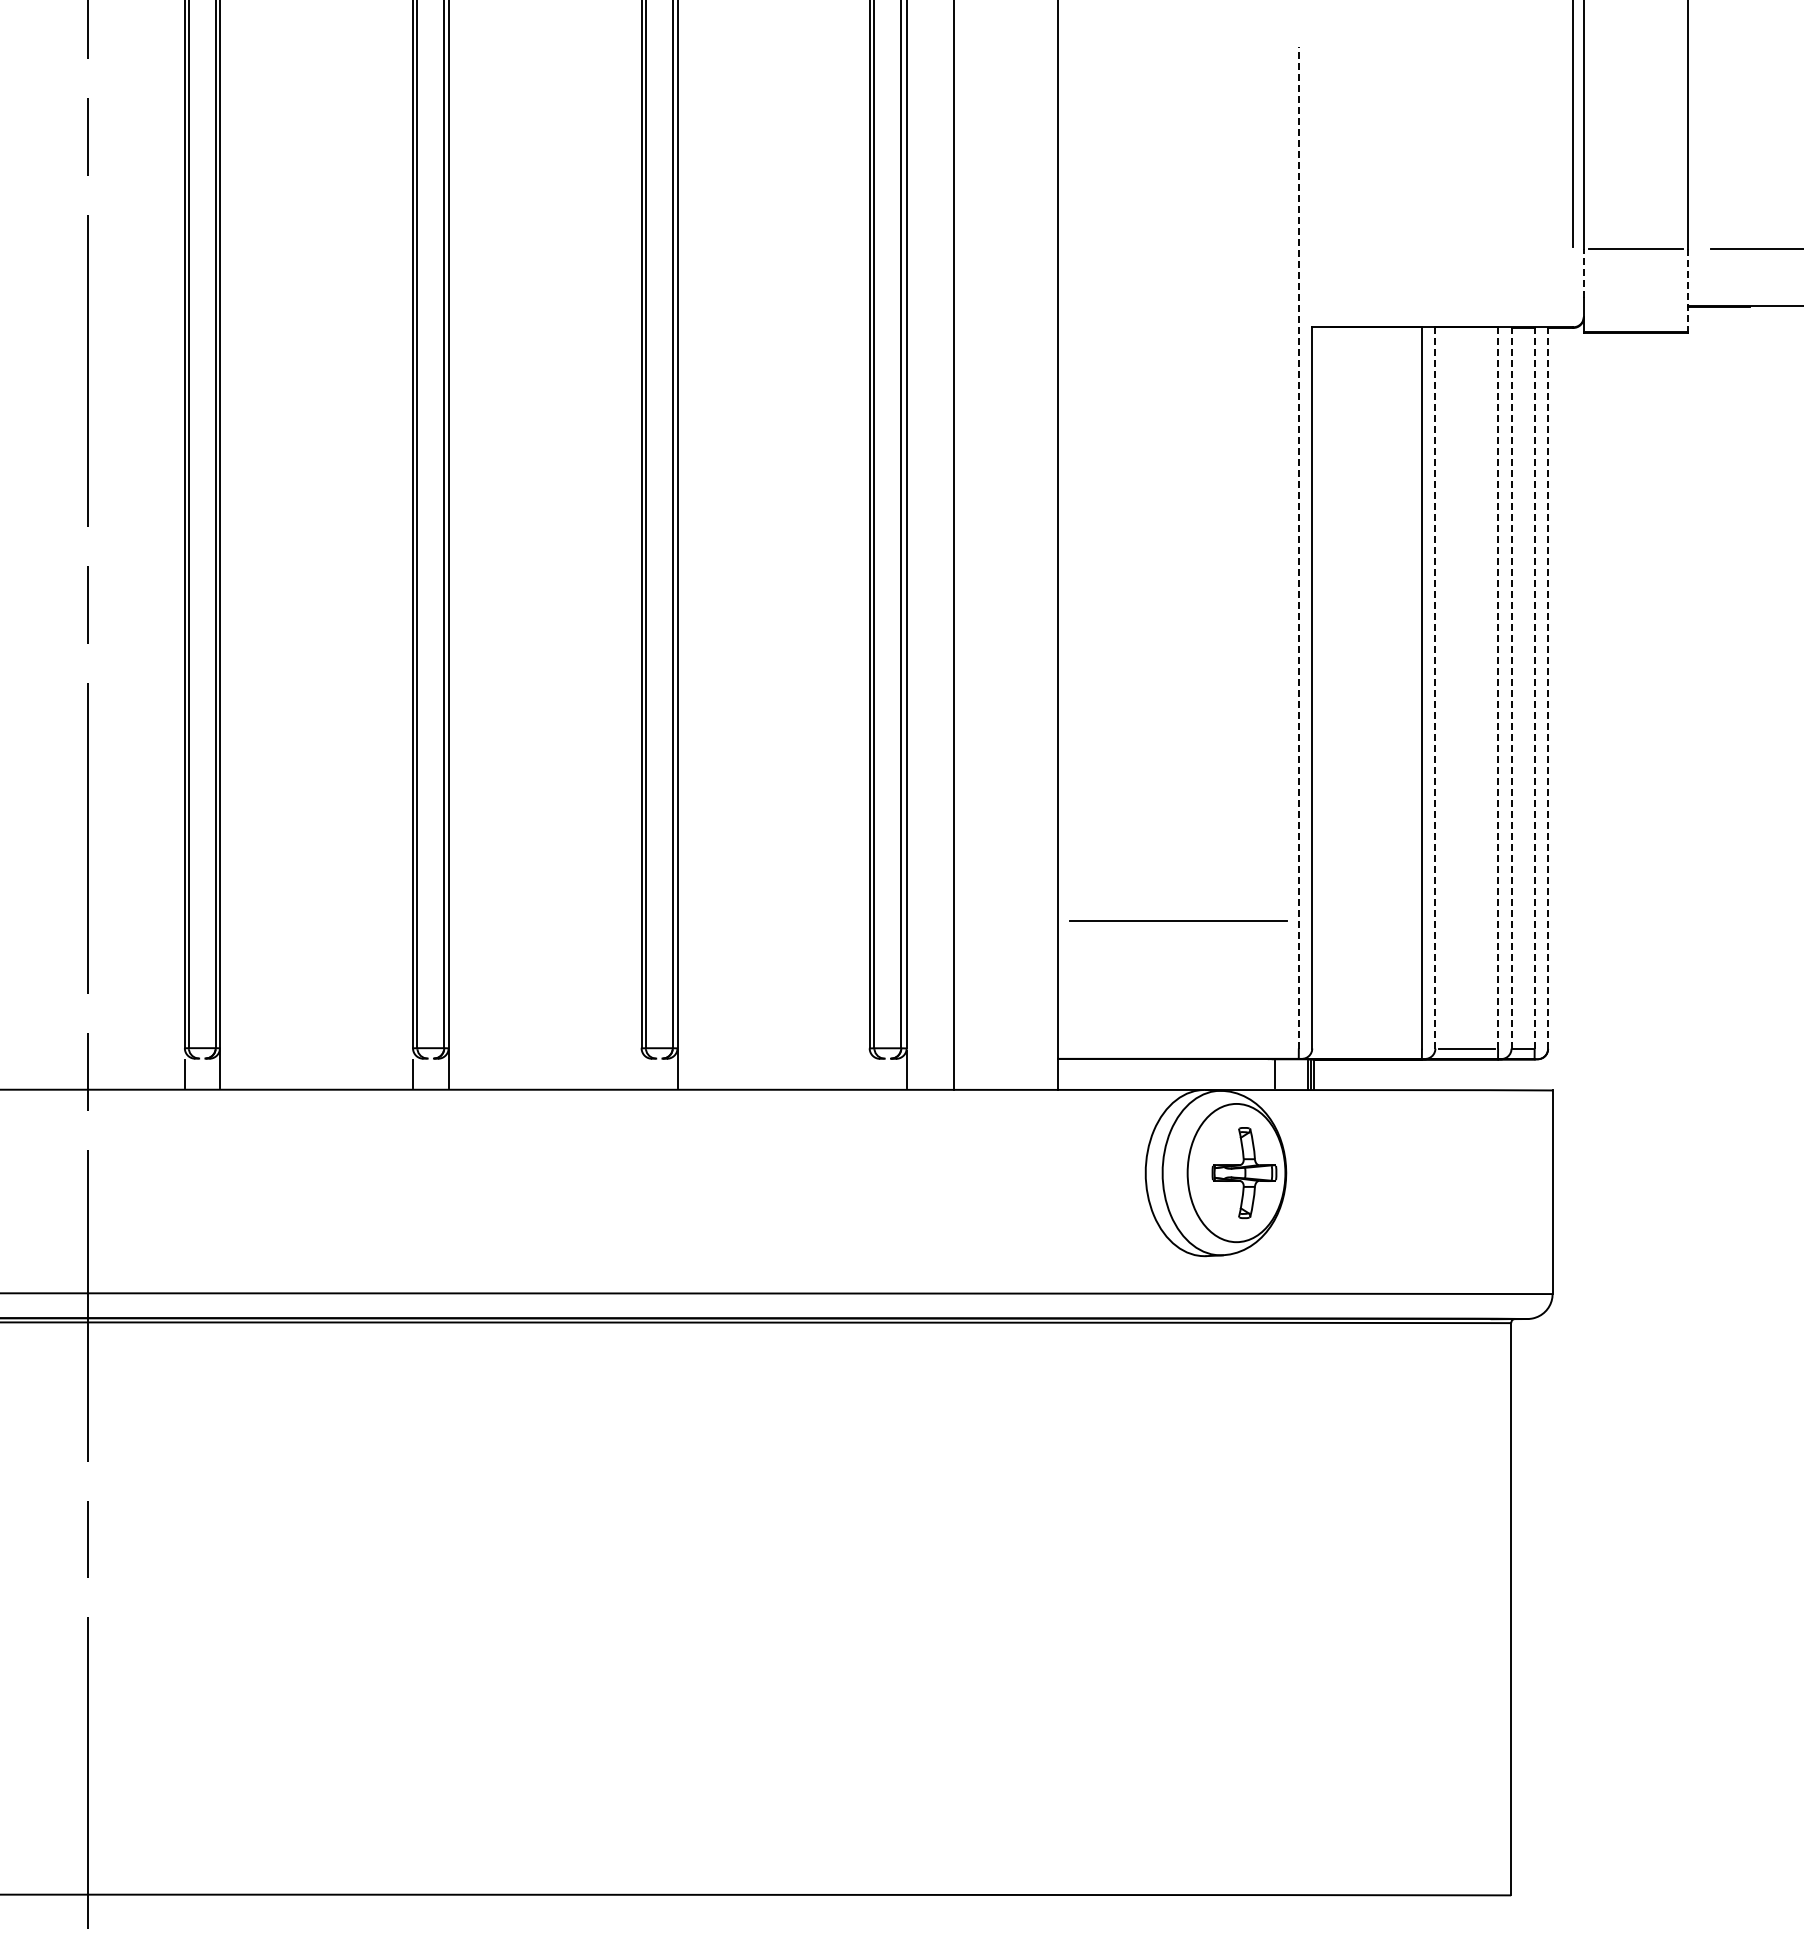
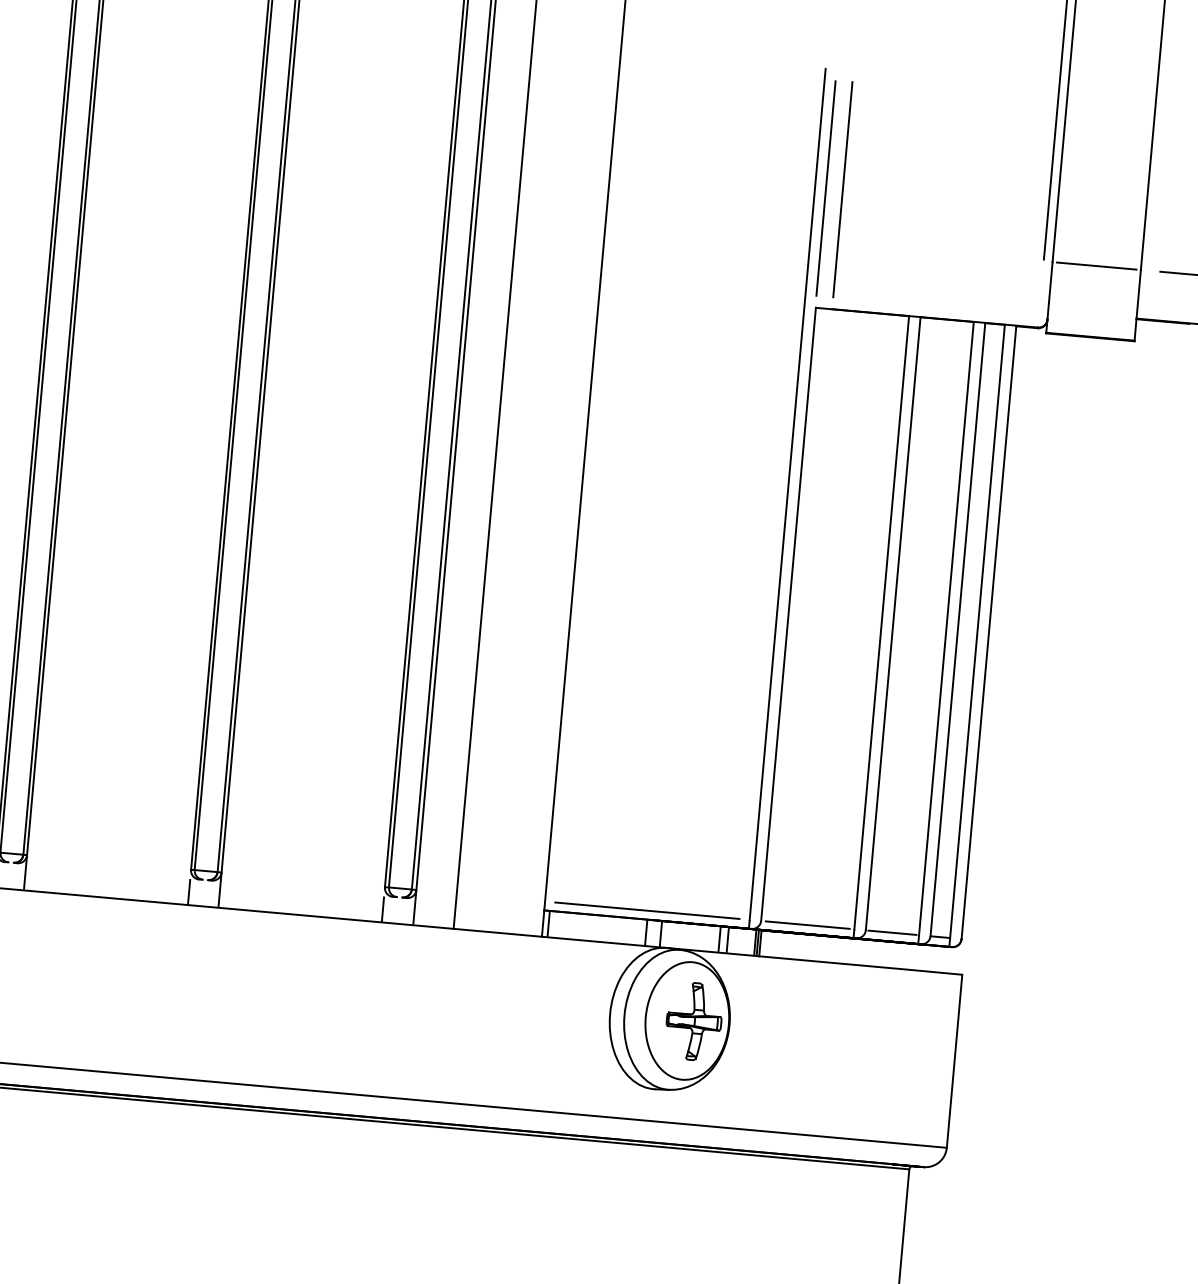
line: (1311, 186) -> (825, 188), added
line: (1330, 186) -> (842, 189), added
line: (1583, 273) -> (1050, 282), dashed -> solid
line: (1687, 290) -> (1137, 305), dashed -> solid
line: (1298, 547) -> (787, 493), dashed -> solid
line: (1435, 687) -> (893, 623), dashed -> solid
line: (1498, 688) -> (946, 628), dashed -> solid
line: (1511, 688) -> (957, 629), dashed -> solid
line: (1534, 688) -> (977, 631), dashed -> solid
line: (1548, 688) -> (989, 632), dashed -> solid
line: (1178, 920) -> (647, 910), moved
line: (1366, 1048) -> (807, 924), added
line: (641, 1074) -> (189, 892), added
line: (869, 1074) -> (382, 909), added
line: (1064, 1074) -> (548, 924), added
line: (1179, 1074) -> (646, 932), added
line: (1196, 1074) -> (660, 934), added
line: (1265, 1074) -> (719, 939), added

